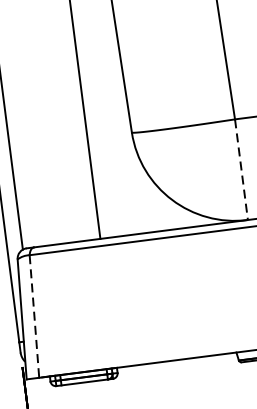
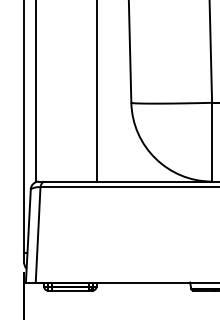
line: (242, 169) -> (212, 142), dashed -> solid
line: (34, 315) -> (38, 234), dashed -> solid

